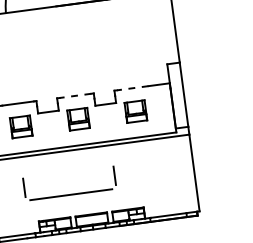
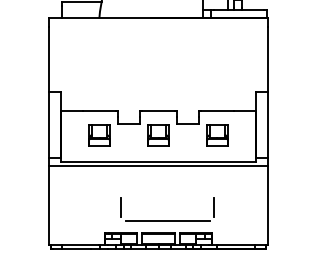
line: (131, 88) -> (216, 111), dashed -> solid
line: (75, 95) -> (158, 111), dashed -> solid
part: (70, 194) -> (167, 220), moved

